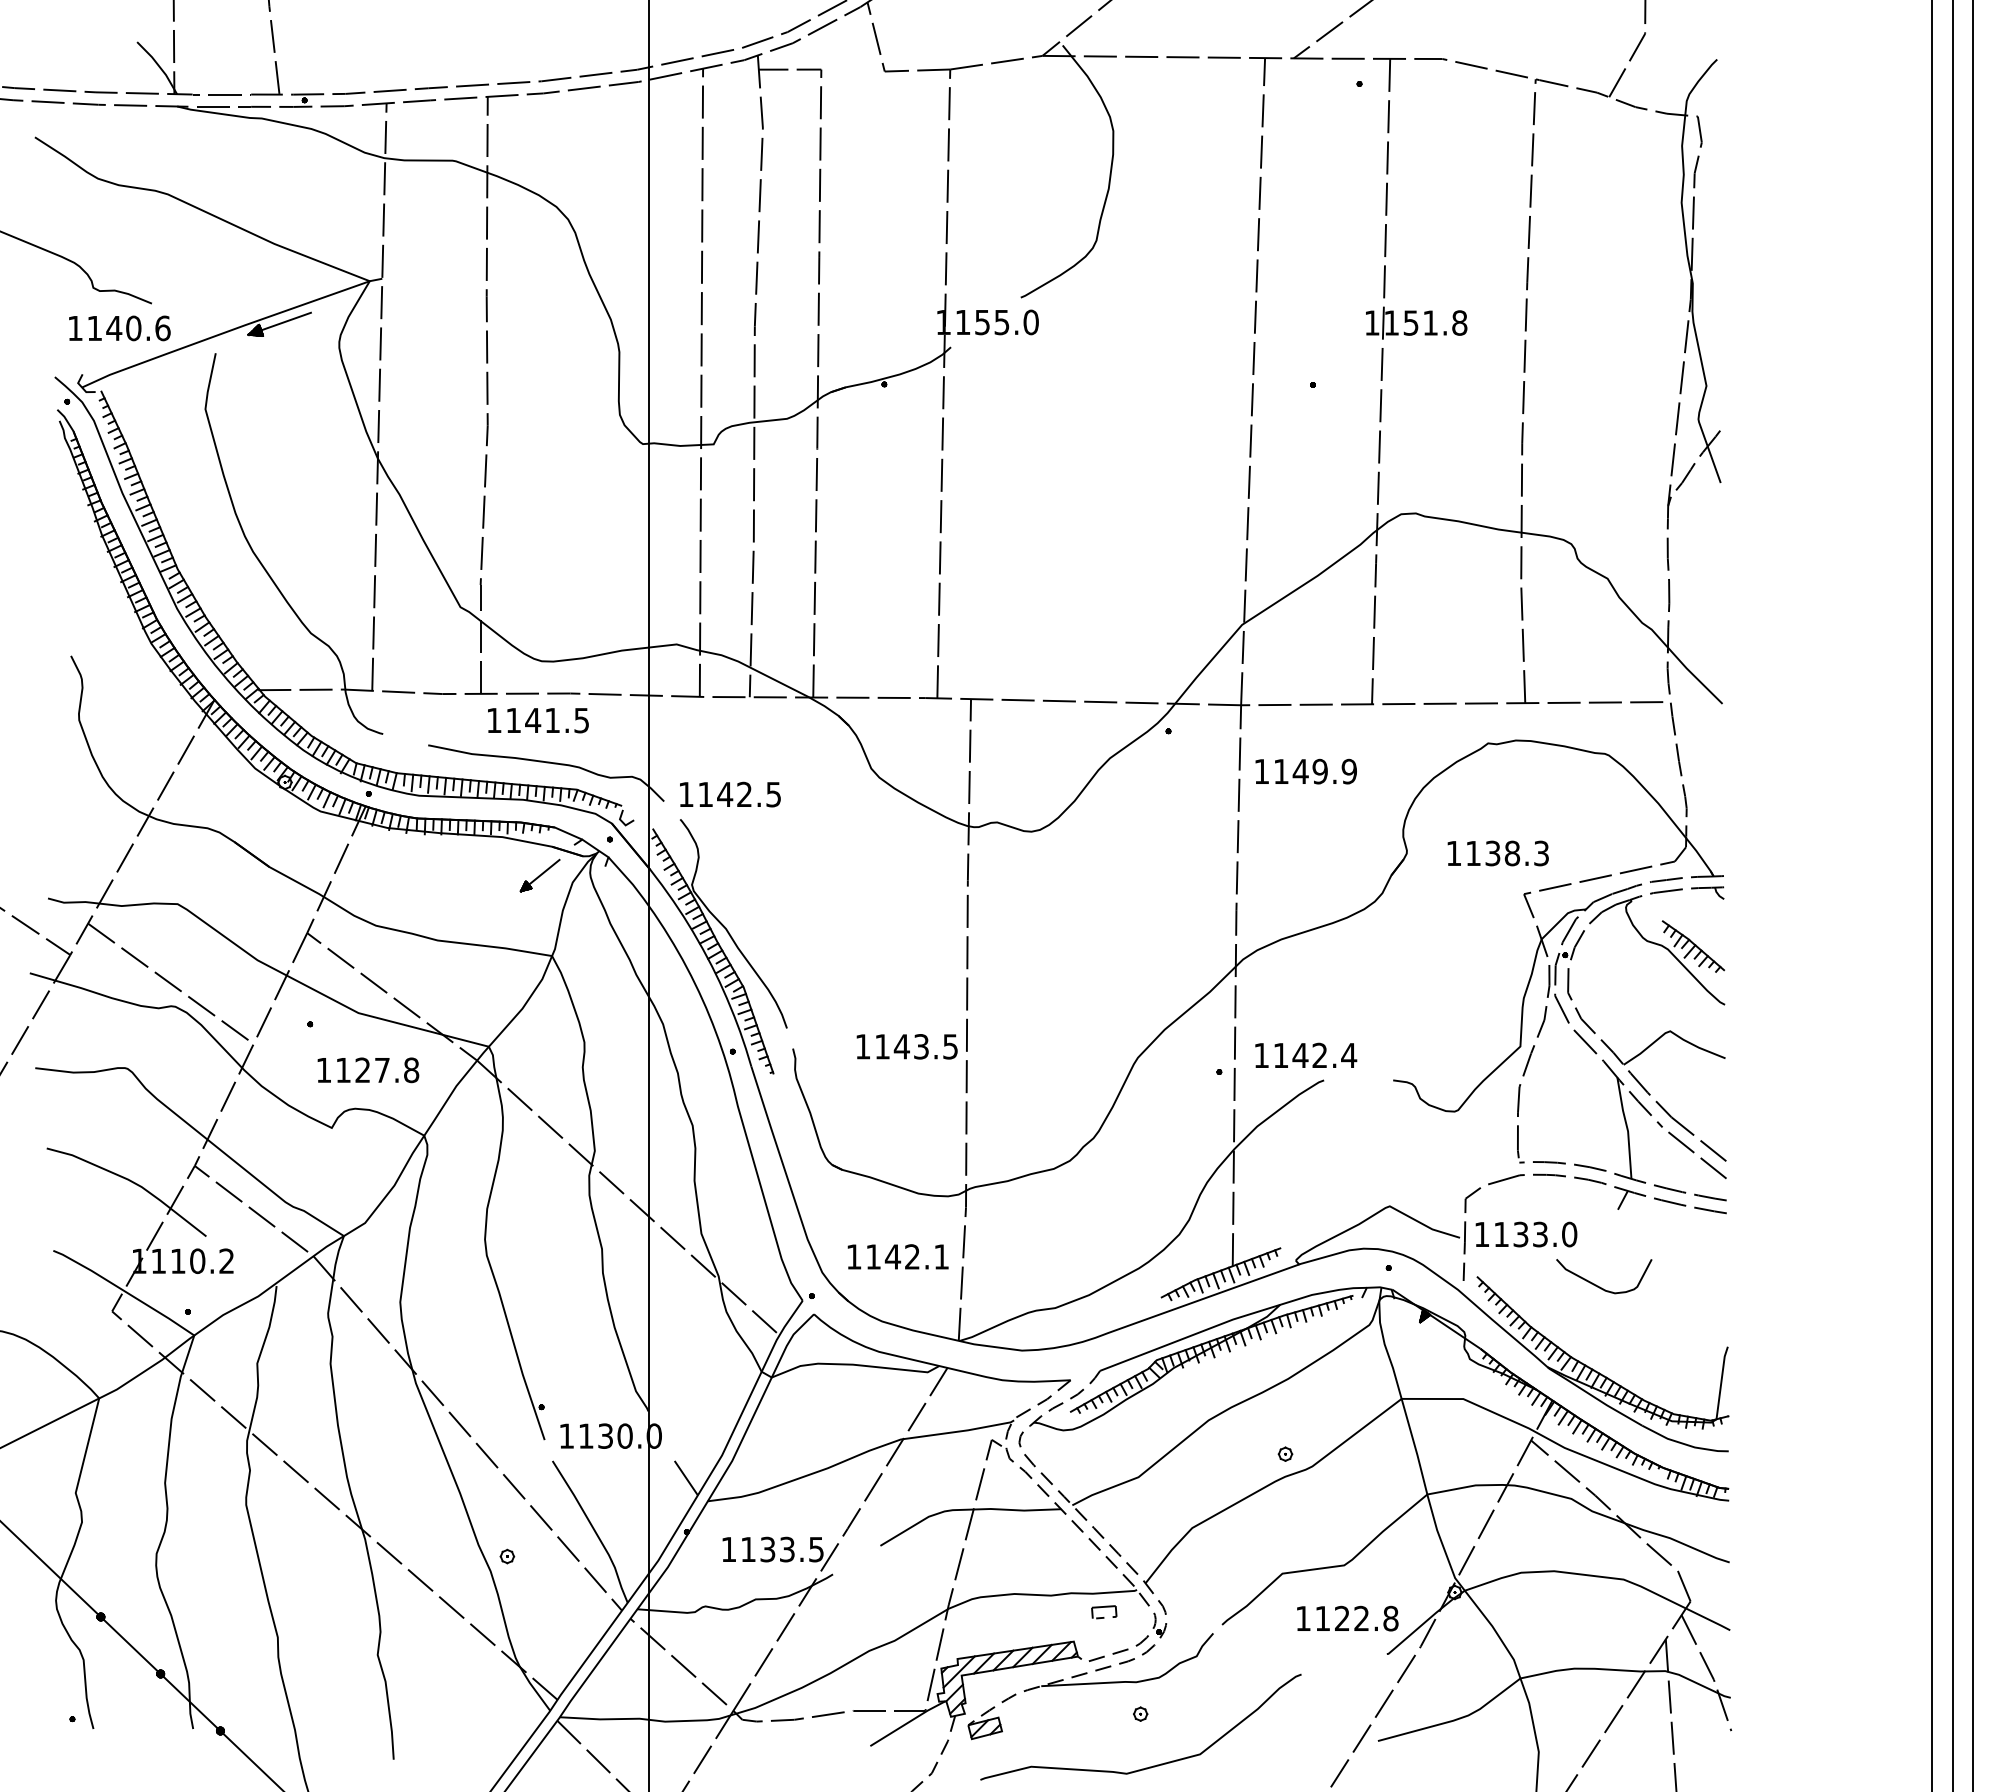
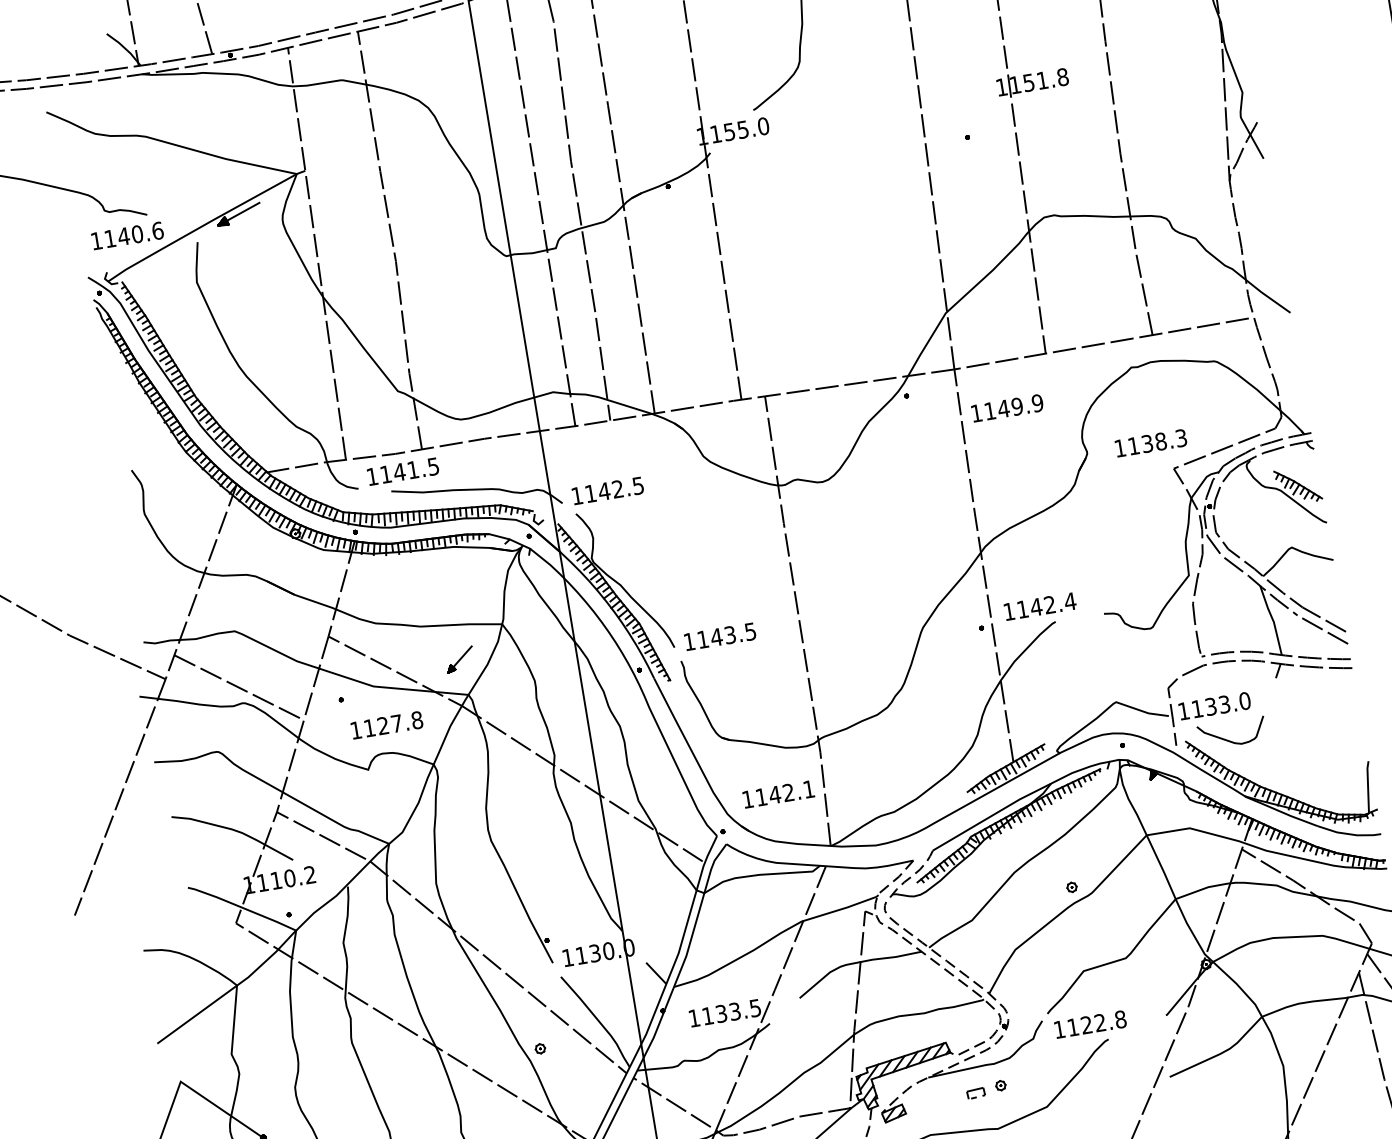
text: (538, 720) -> (403, 471), moved
part: (539, 875) -> (459, 659), moved
text: (906, 1046) -> (719, 636), moved
curve: (1600, 1286) -> (1230, 740), moved
part: (1104, 1612) -> (976, 1093), moved
text: (1347, 1618) -> (1090, 1024), moved

